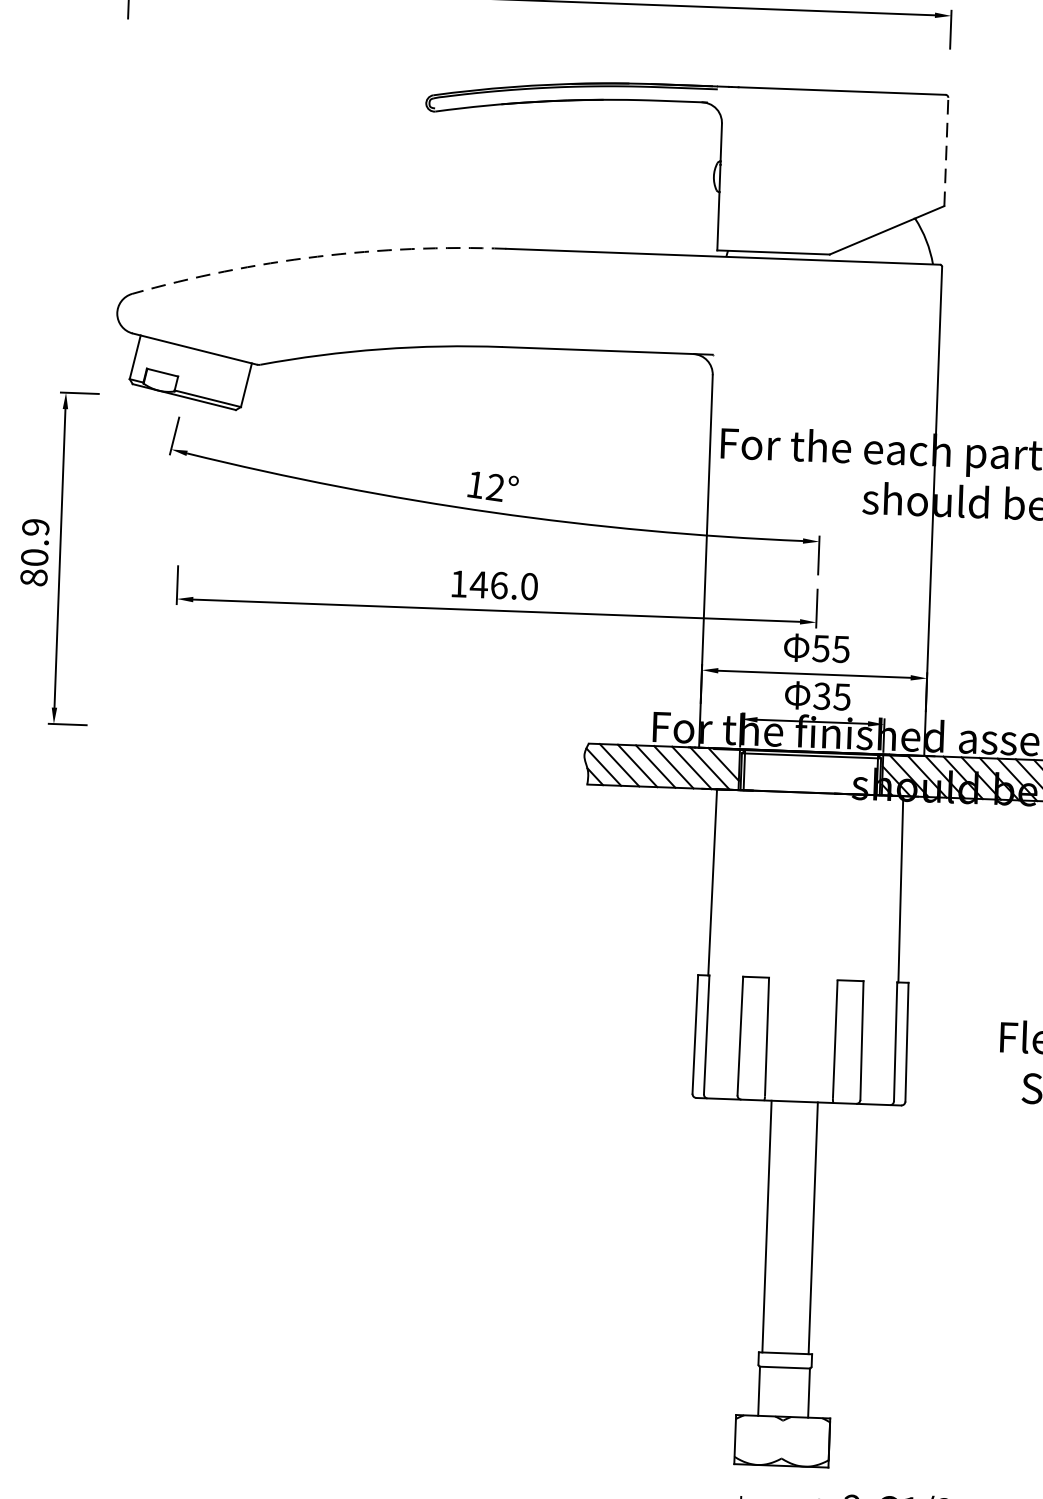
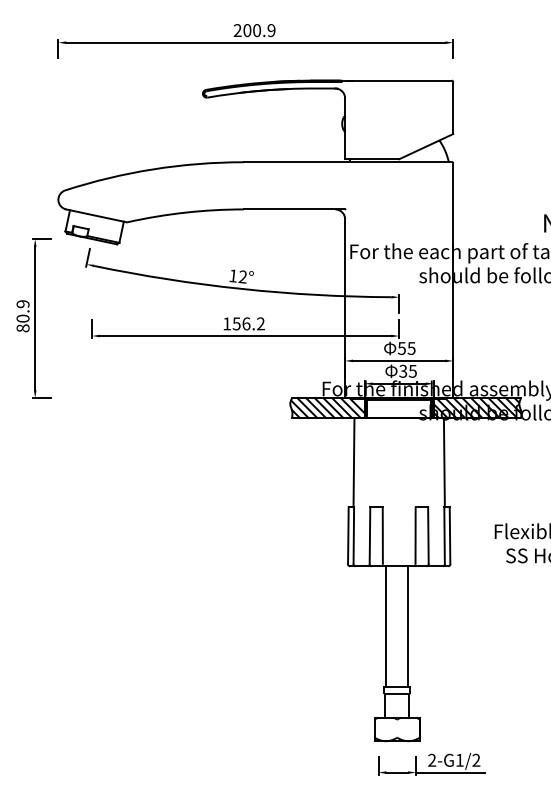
line: (946, 150) -> (453, 107), dashed -> solid
arc: (317, 257) -> (153, 169), dashed -> solid
text: (503, 584) -> (248, 323), 146.0 -> 156.2

